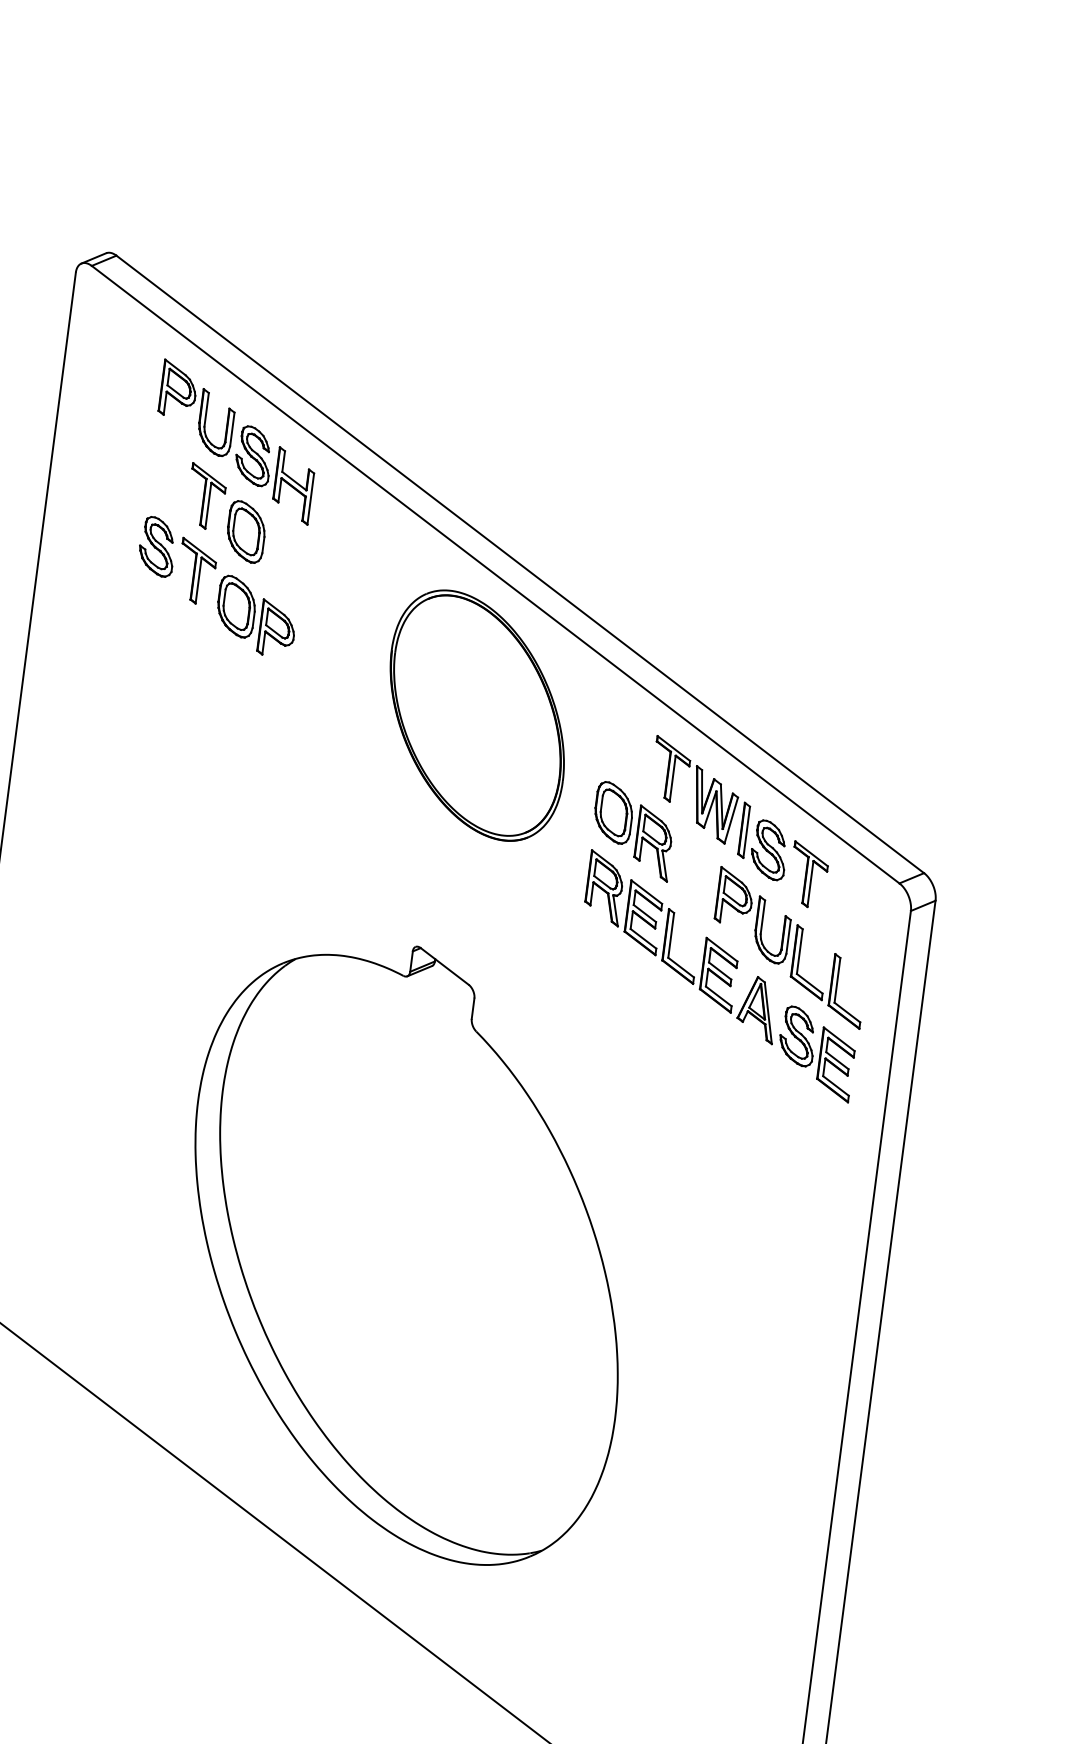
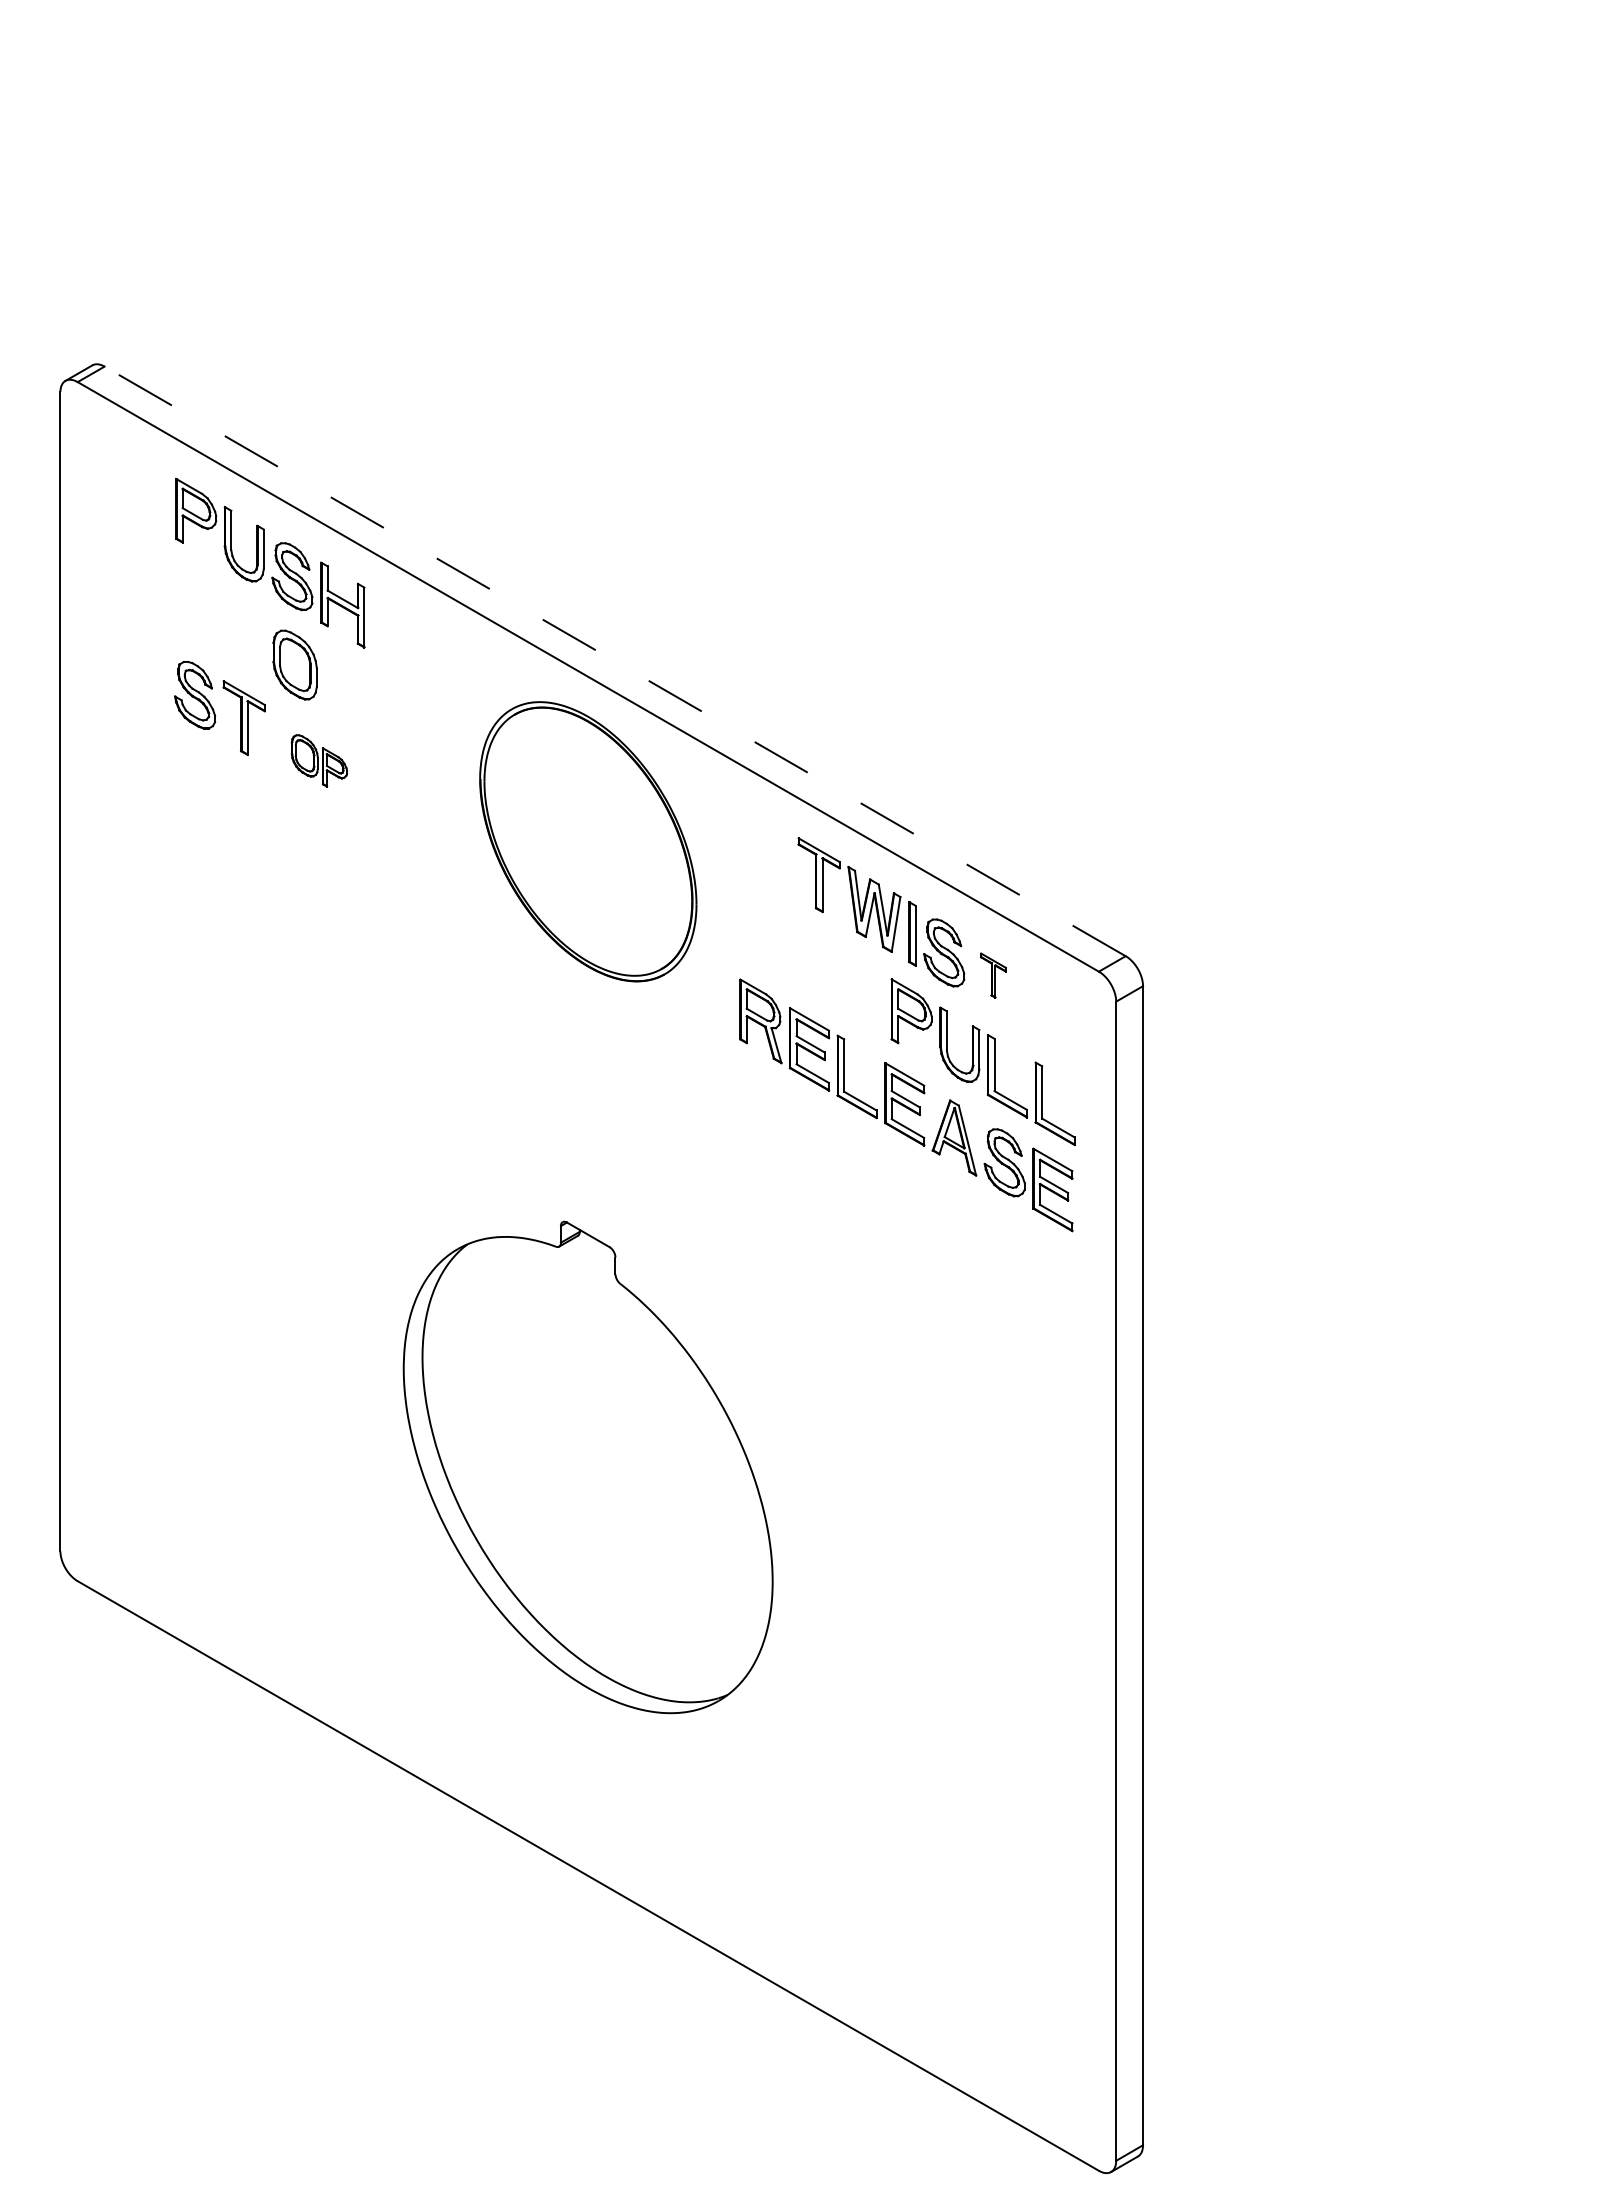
part: (205, 496) -> (243, 630), removed
line: (520, 564) -> (615, 661), solid -> dashed
part: (256, 616) -> (319, 760), size x0.6
part: (632, 831) -> (784, 951), removed
part: (808, 874) -> (993, 975), size x0.6
part: (407, 1250) -> (587, 1467), size x0.7

